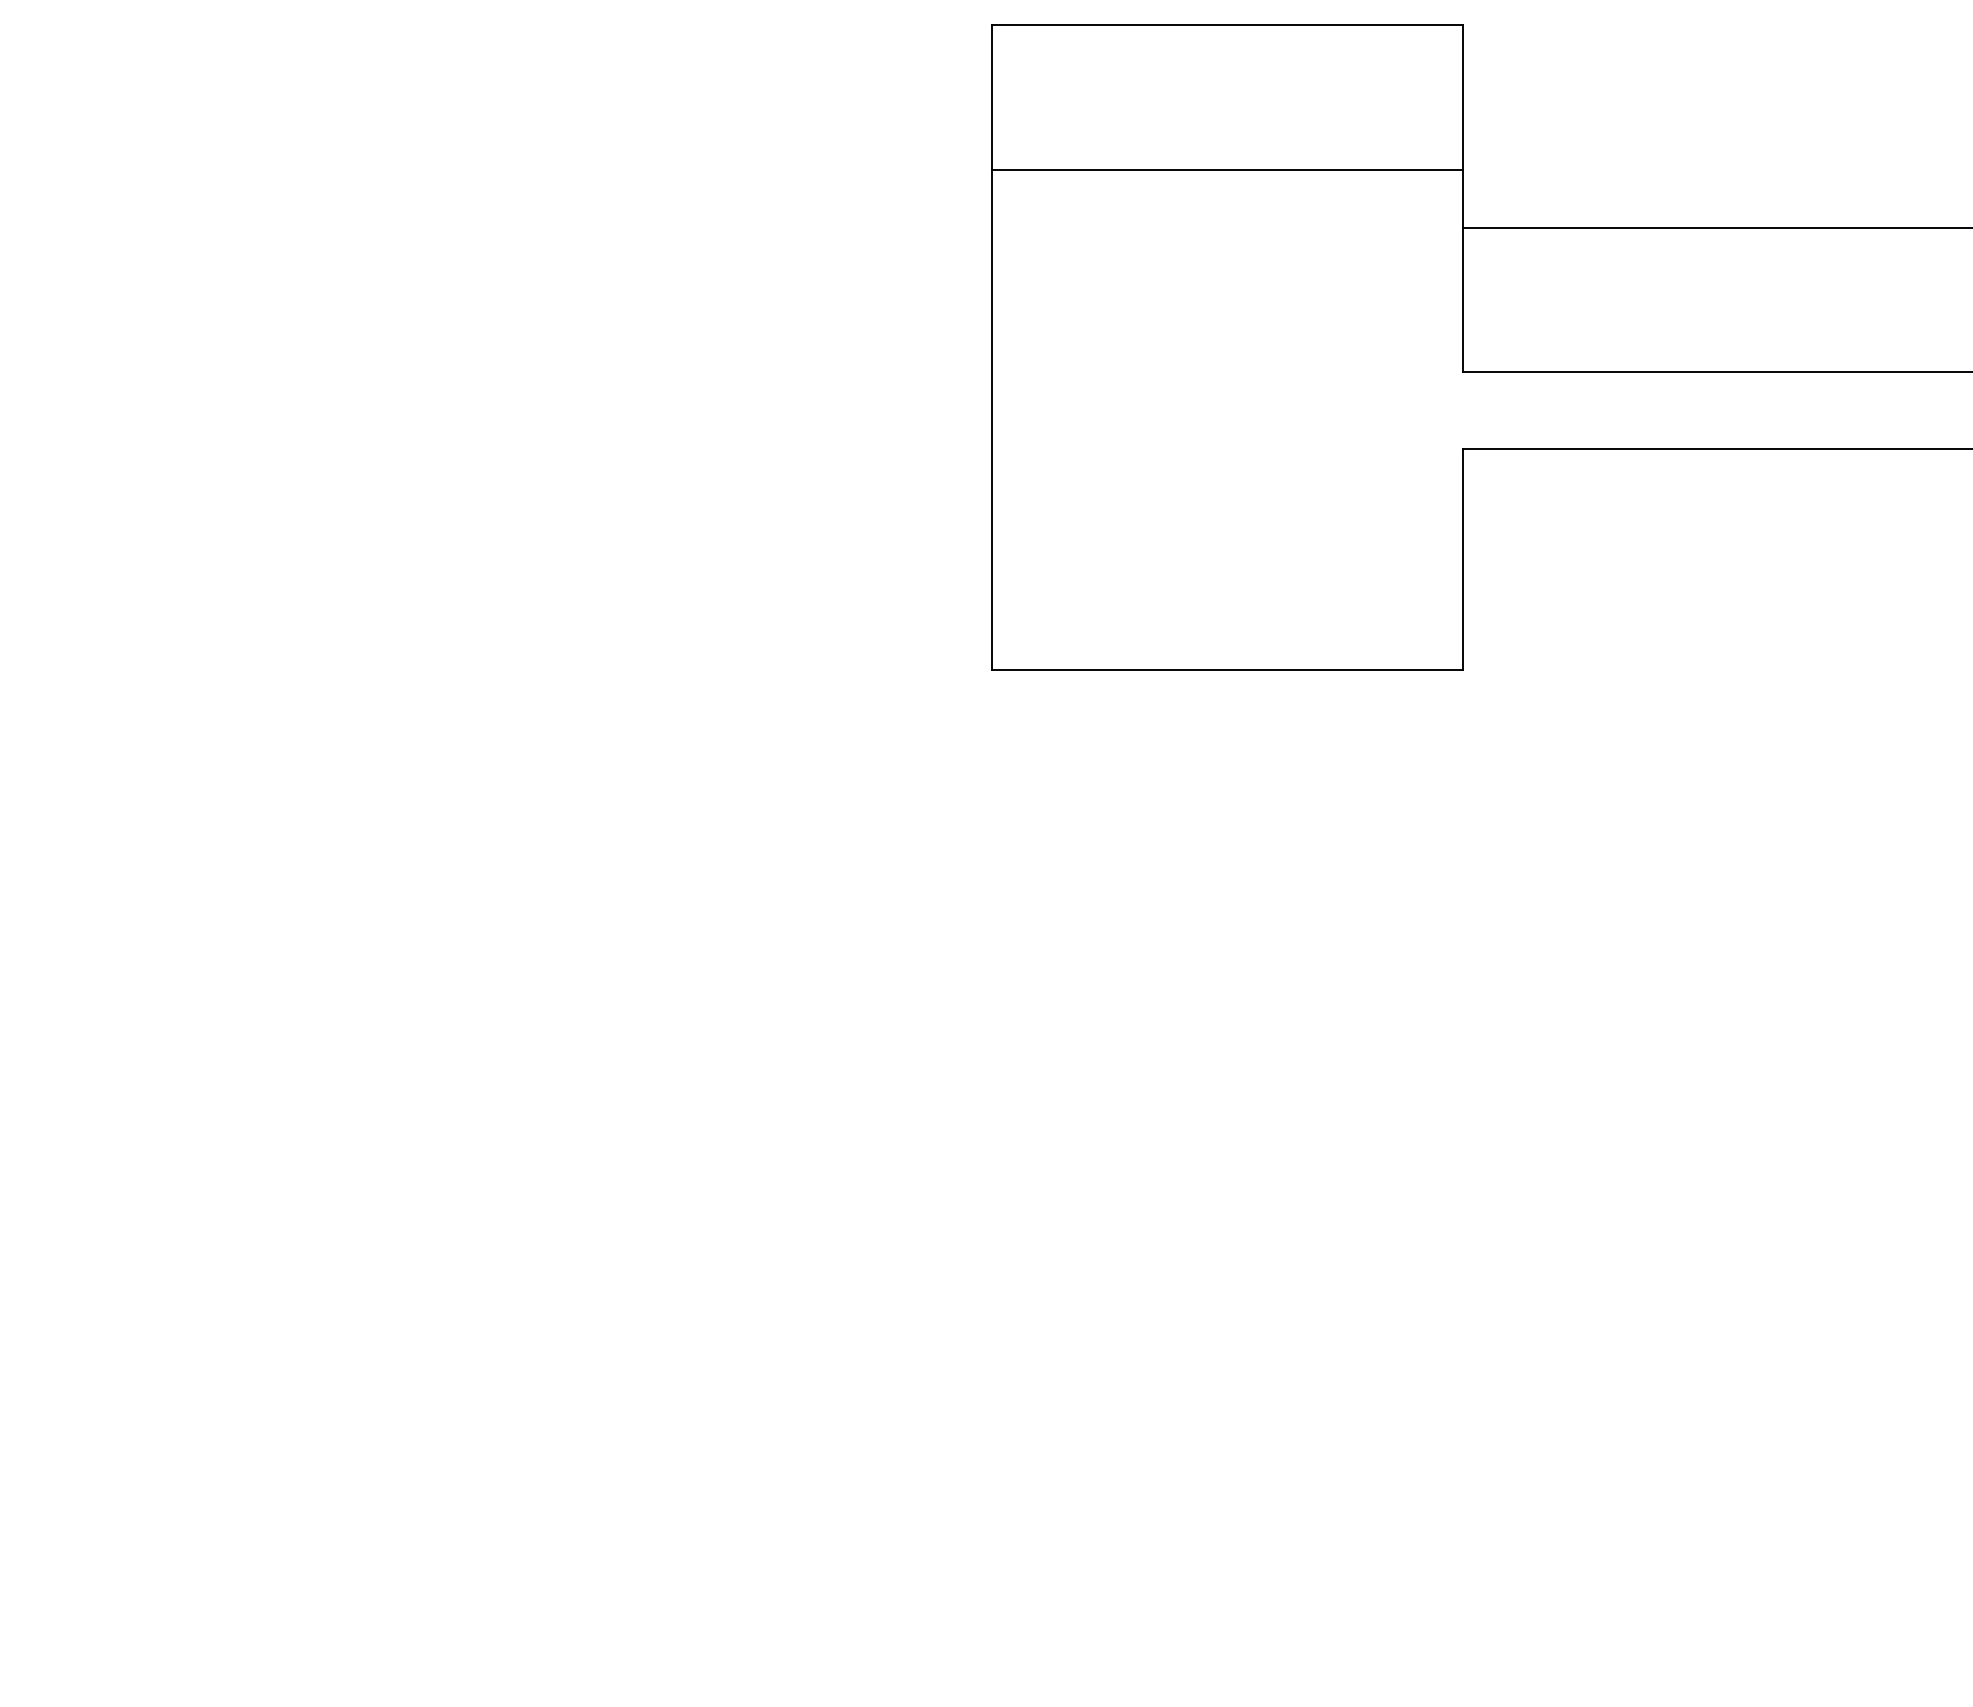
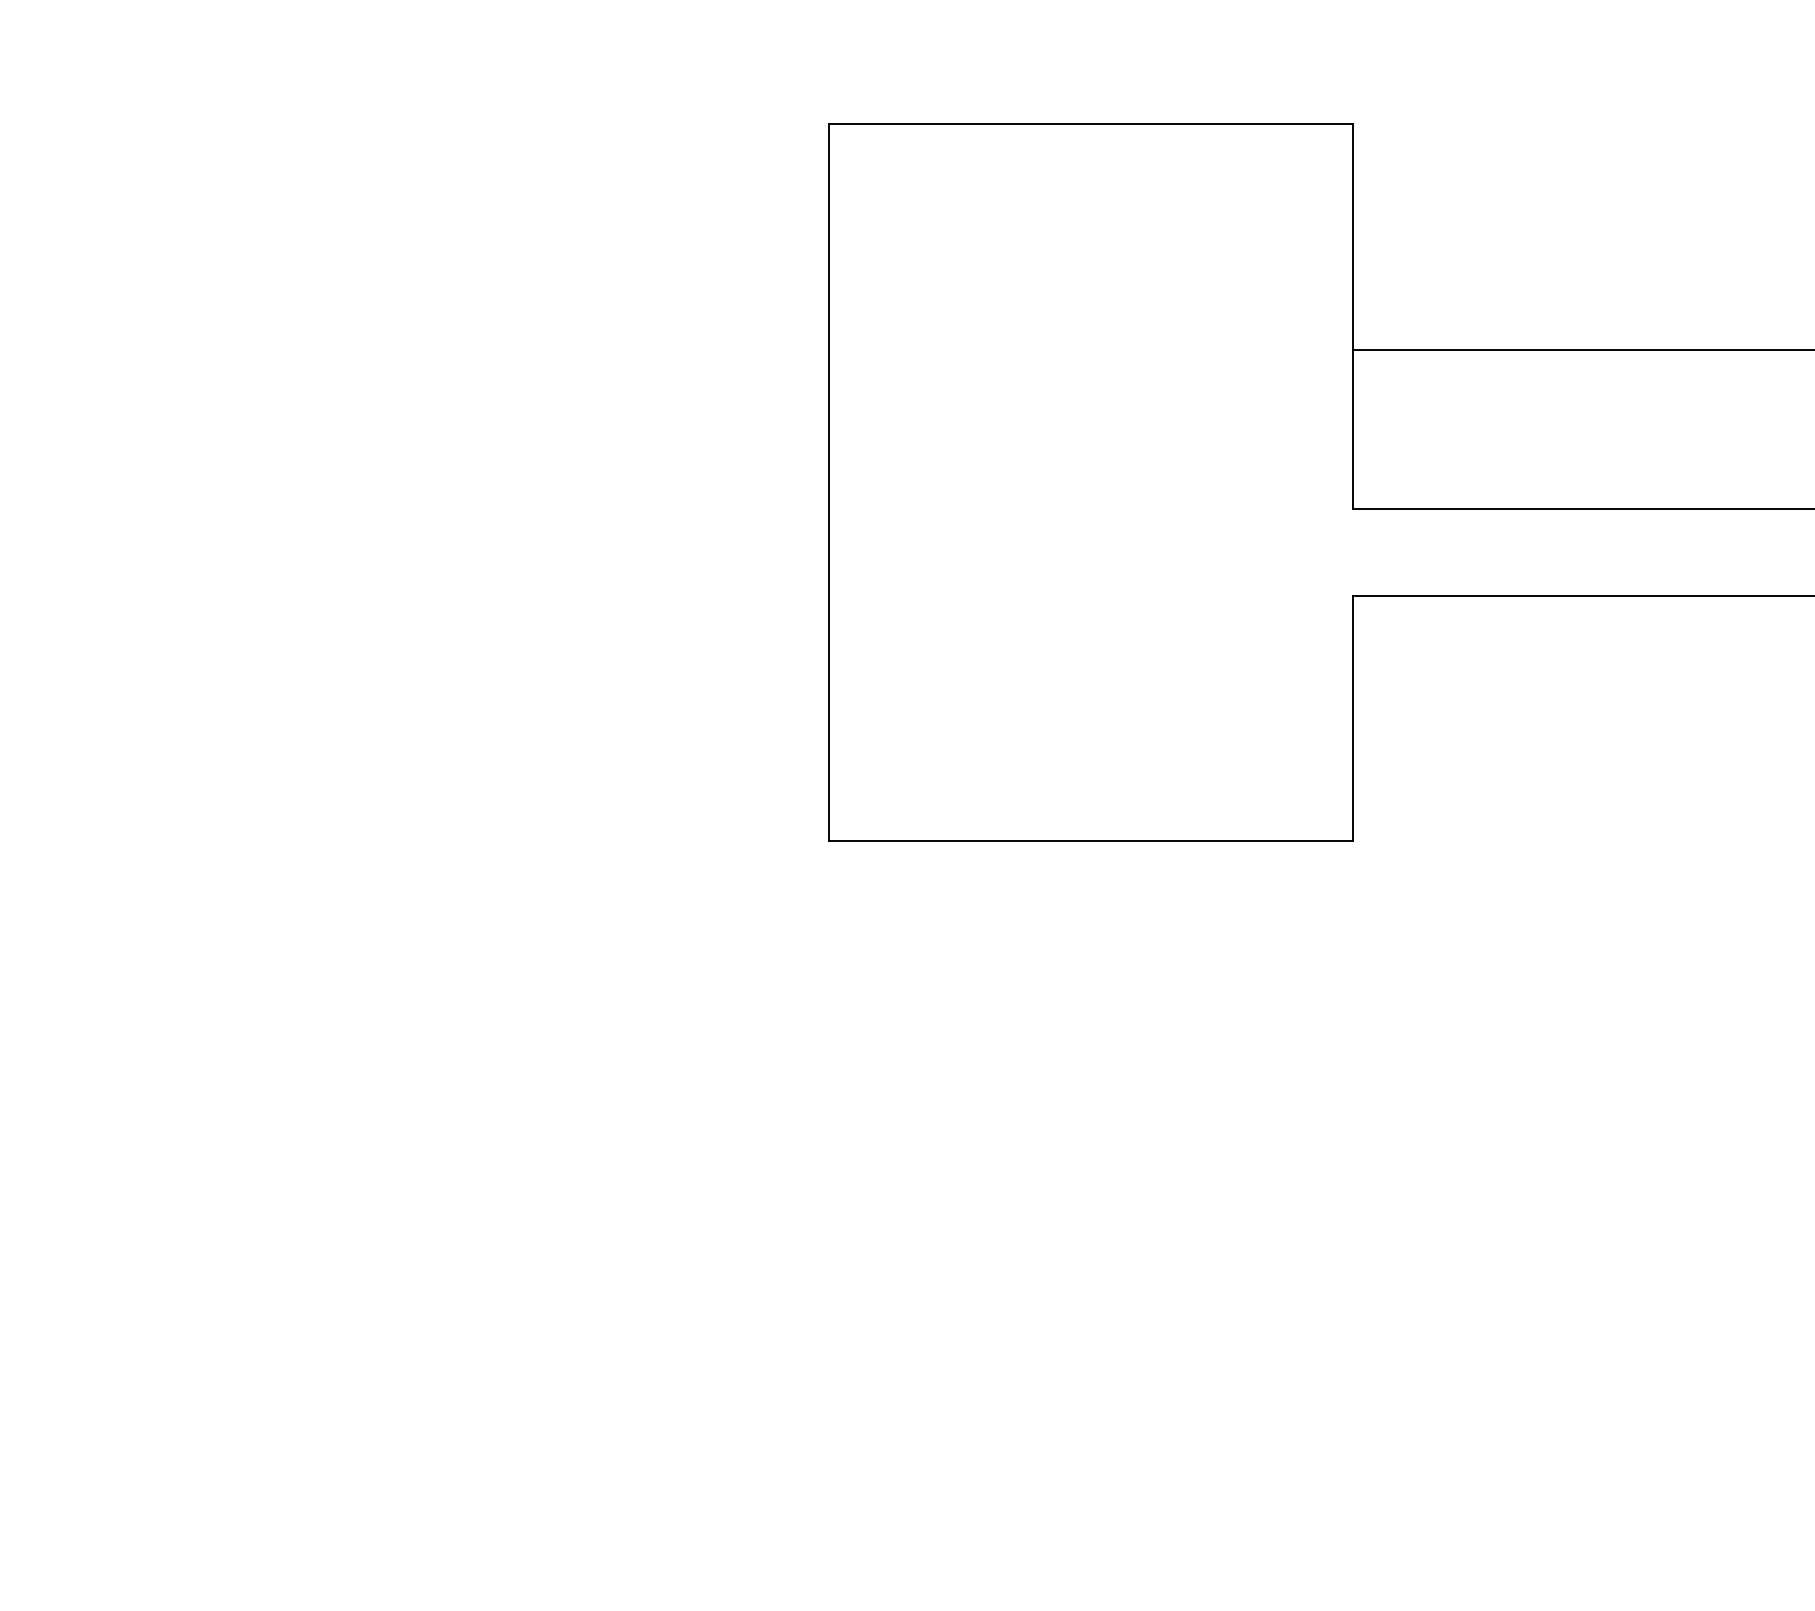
line: (1227, 169) -> (1090, 284), removed

